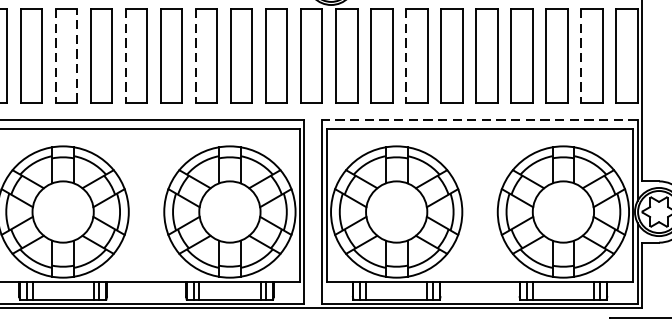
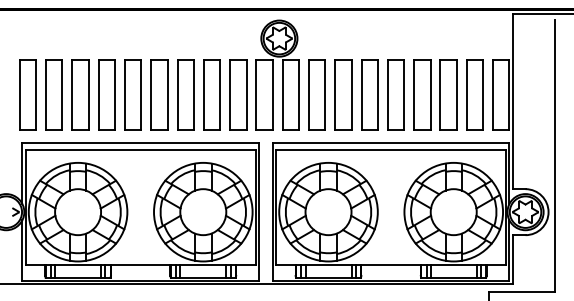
line: (77, 55) -> (88, 94), dashed -> solid
line: (55, 56) -> (72, 95), dashed -> solid
line: (124, 56) -> (124, 95), dashed -> solid
line: (195, 56) -> (177, 95), dashed -> solid
line: (405, 56) -> (335, 95), dashed -> solid
line: (580, 56) -> (466, 95), dashed -> solid
line: (479, 120) -> (390, 143), dashed -> solid

